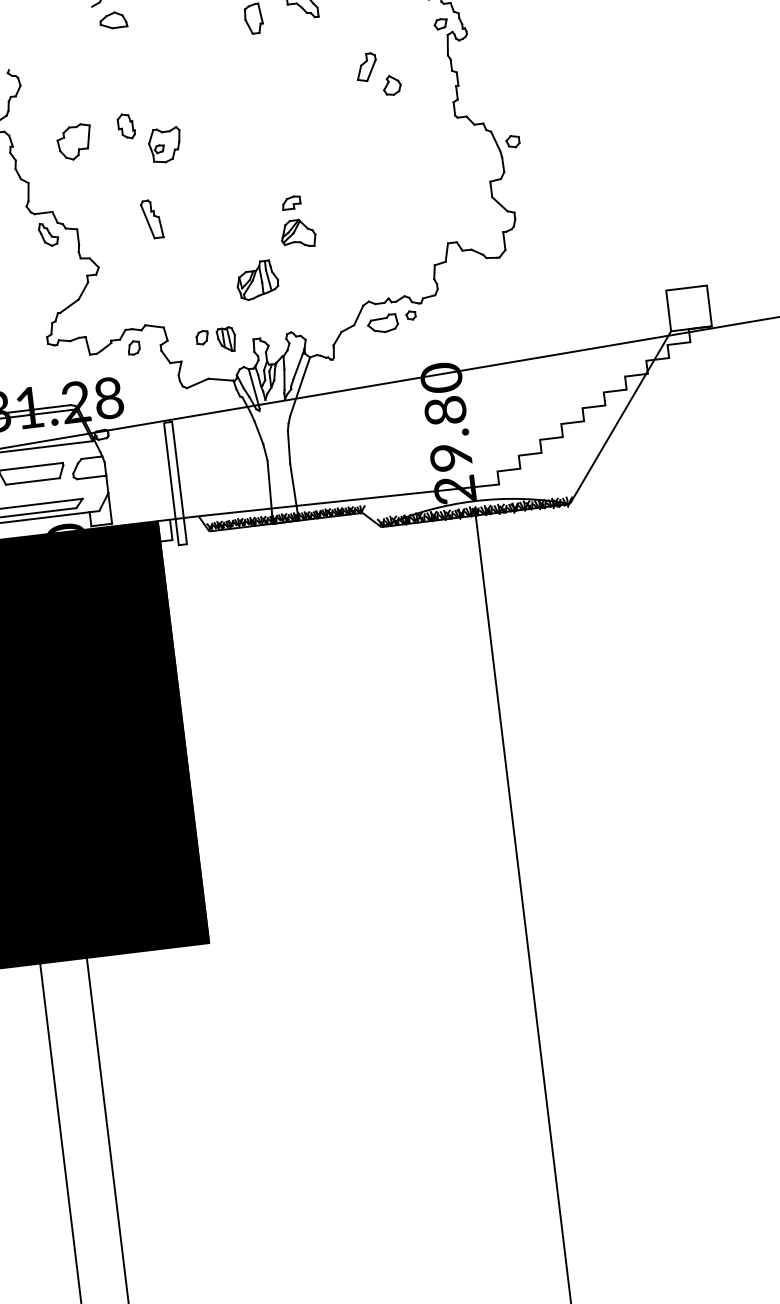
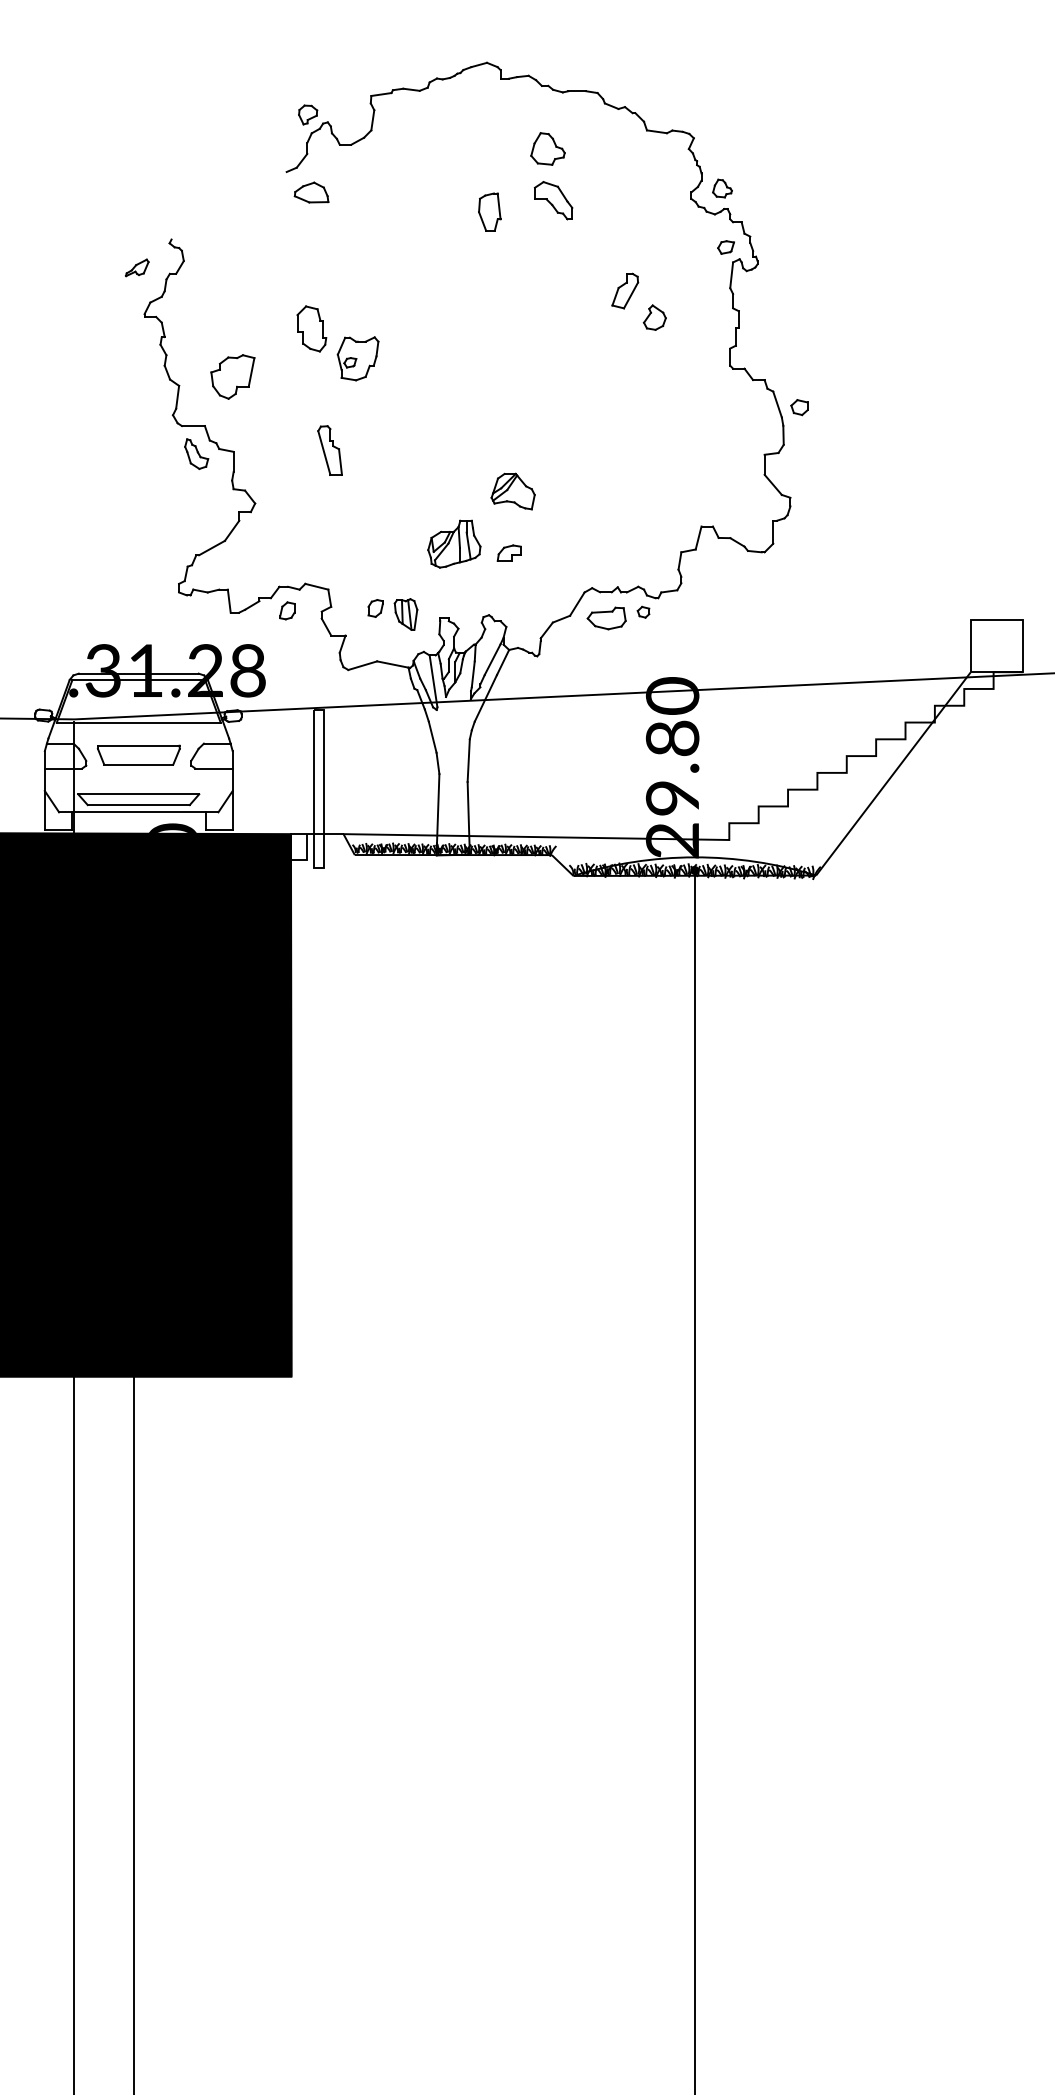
part: (126, 126) -> (311, 328), size x1.43
part: (74, 141) -> (232, 376), moved
part: (290, 202) -> (508, 552), moved

